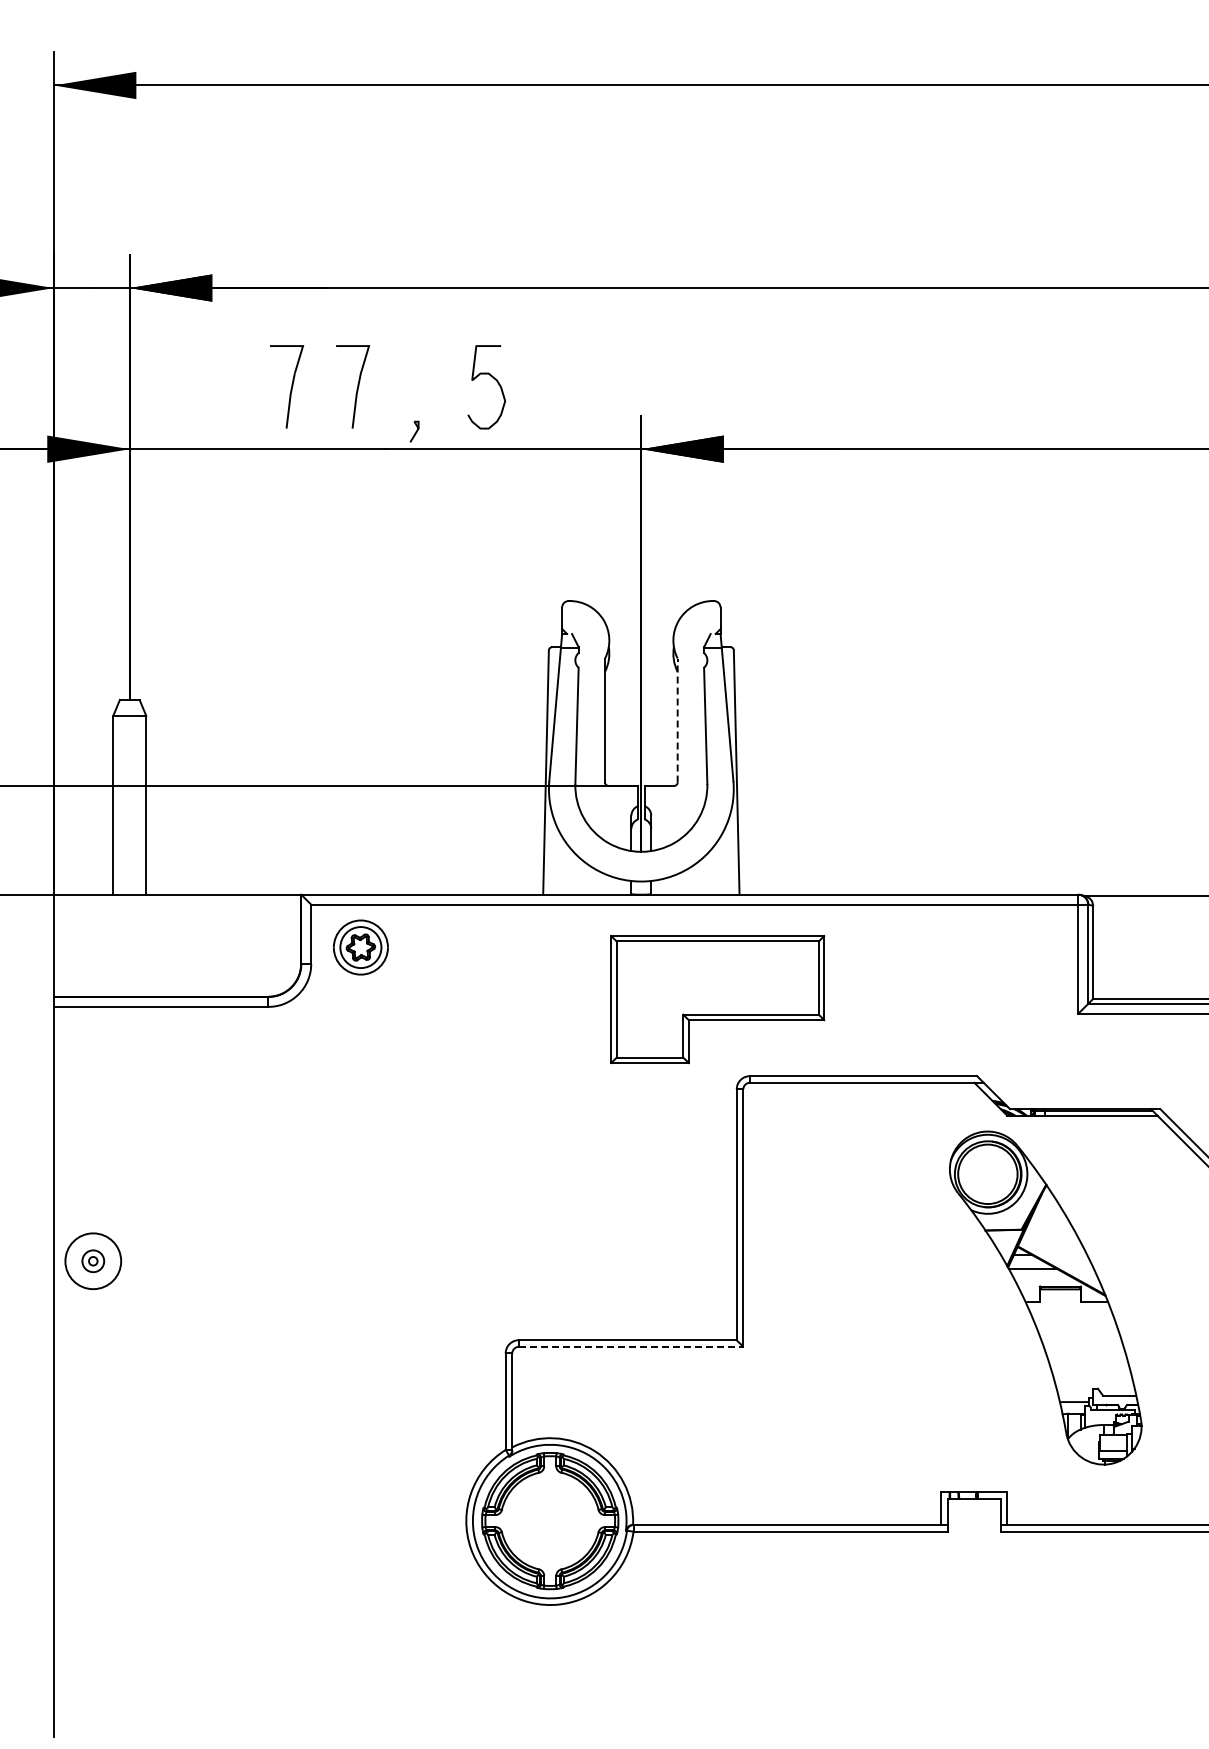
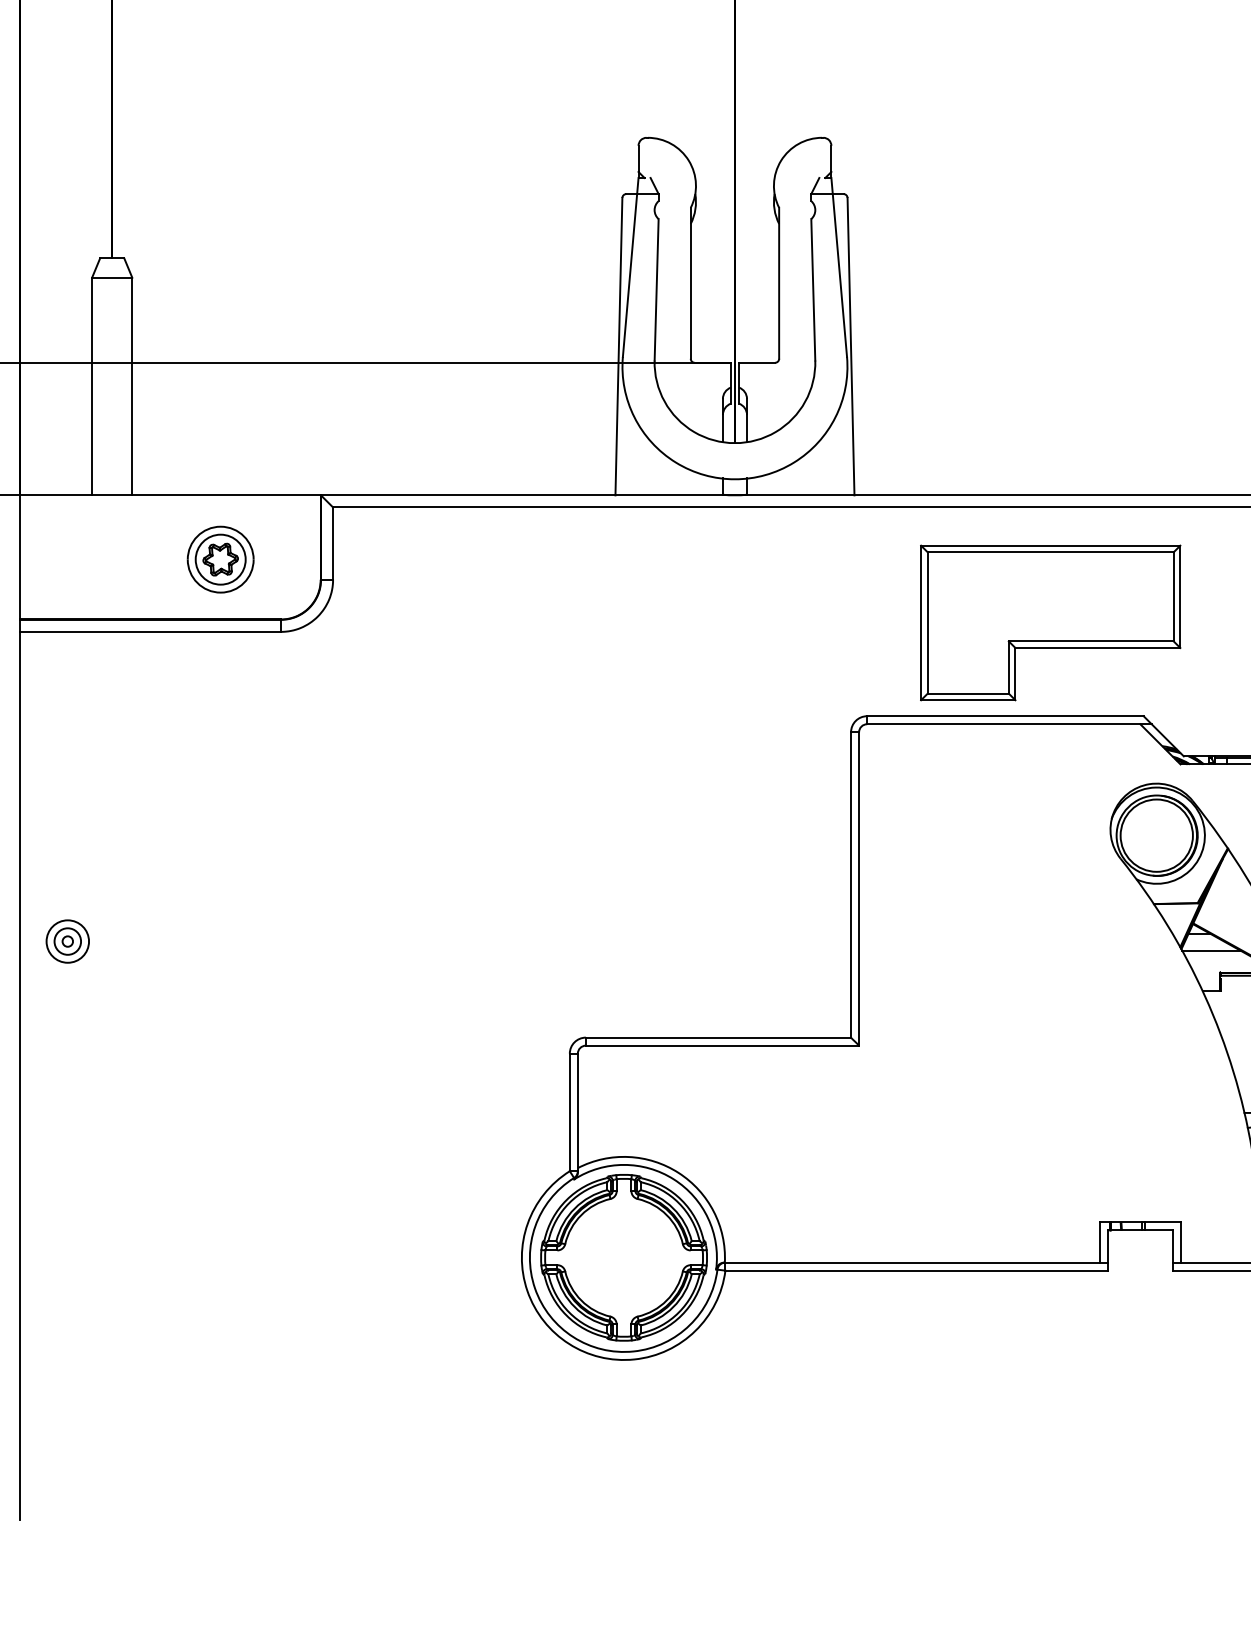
line: (677, 720) -> (778, 283), dashed -> solid
part: (360, 947) -> (220, 559), moved
part: (717, 999) -> (1050, 622), moved
circle: (92, 1260) -> (66, 940), size x0.62
line: (631, 1346) -> (722, 1045), dashed -> solid

